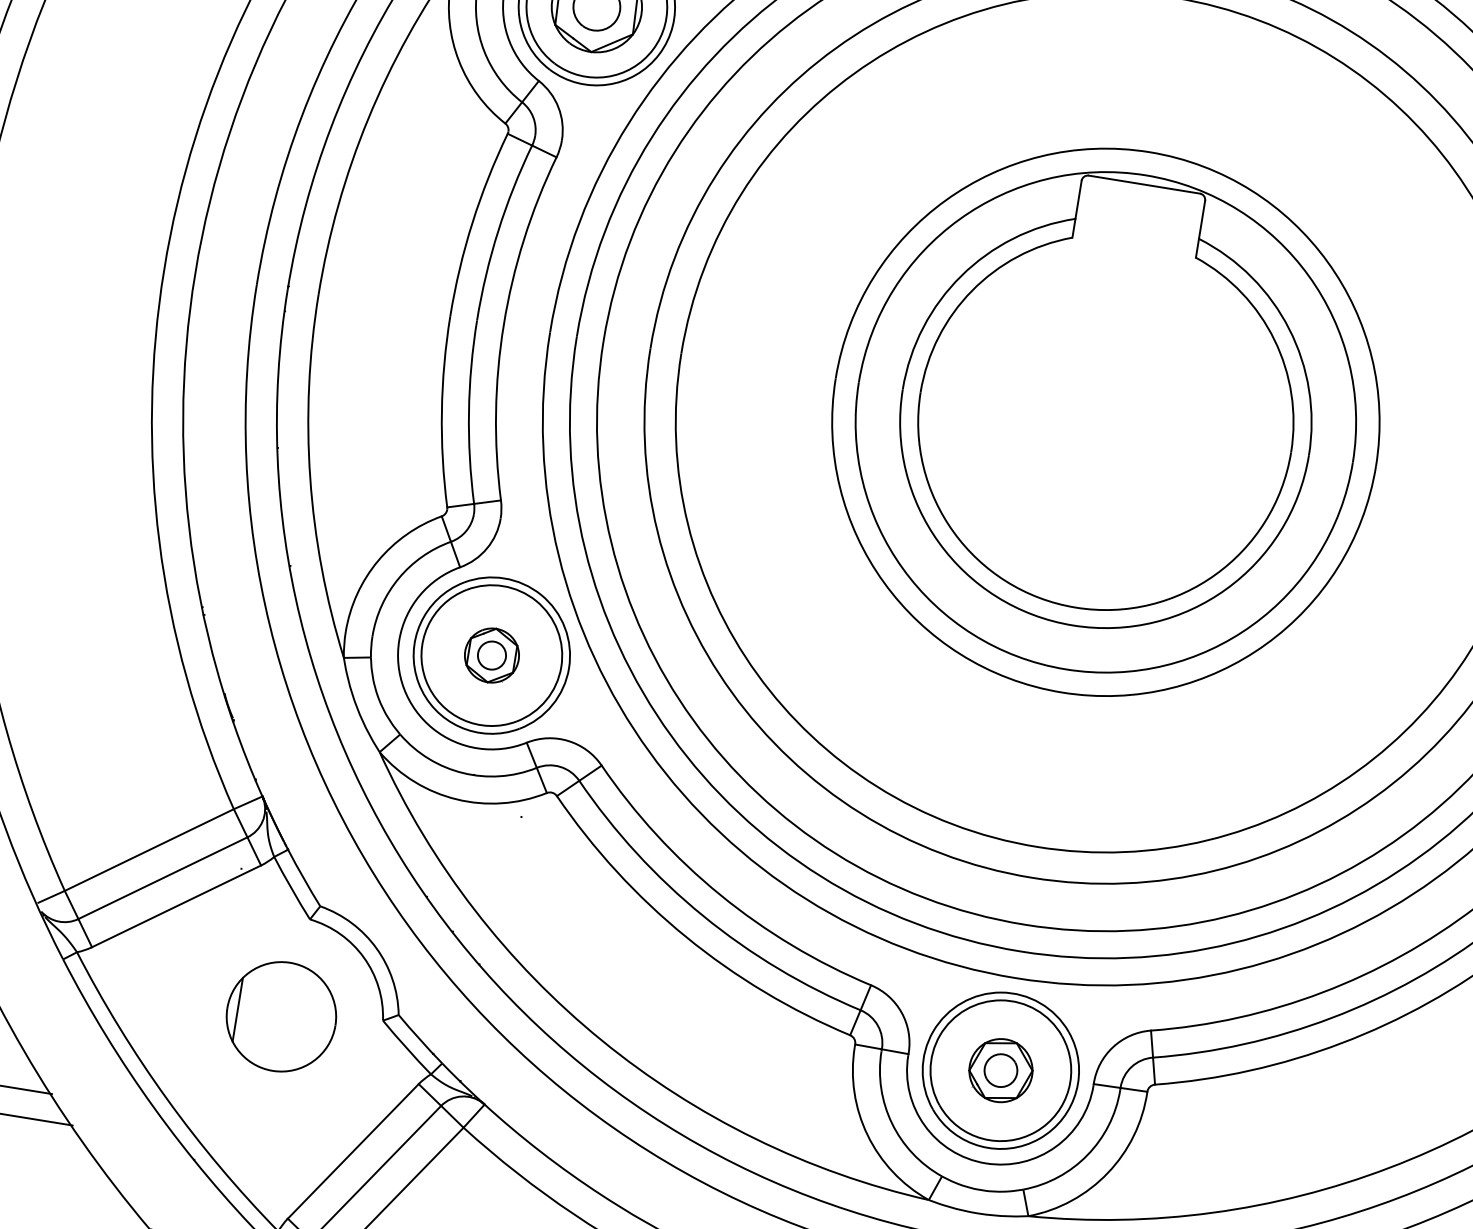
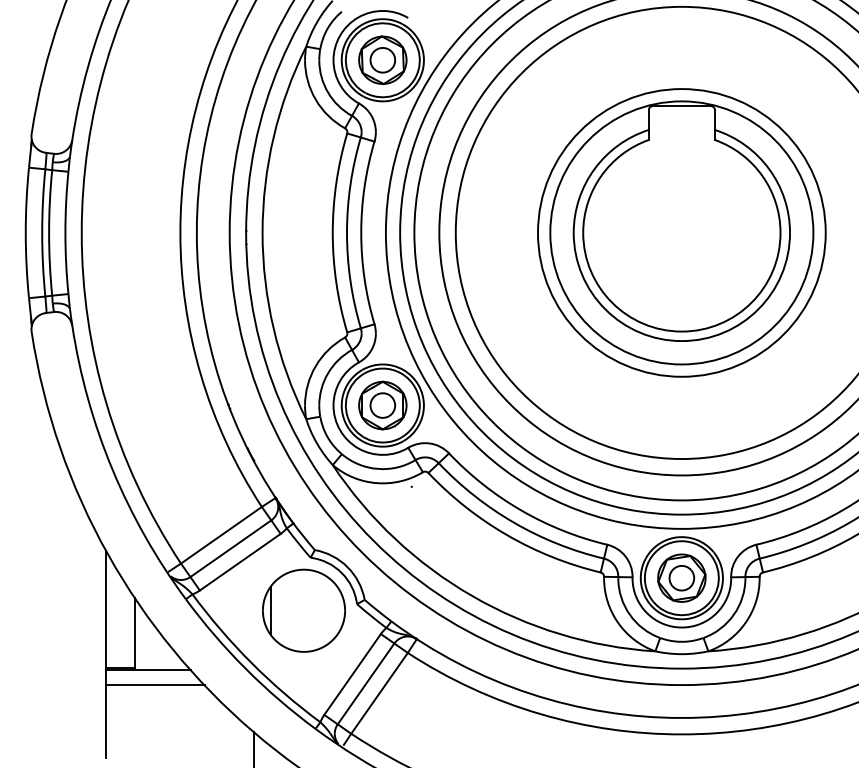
part: (491, 655) -> (382, 405), size x1.67
part: (280, 1016) -> (303, 610), size x1.43
part: (1000, 1069) -> (681, 577), size x1.43

